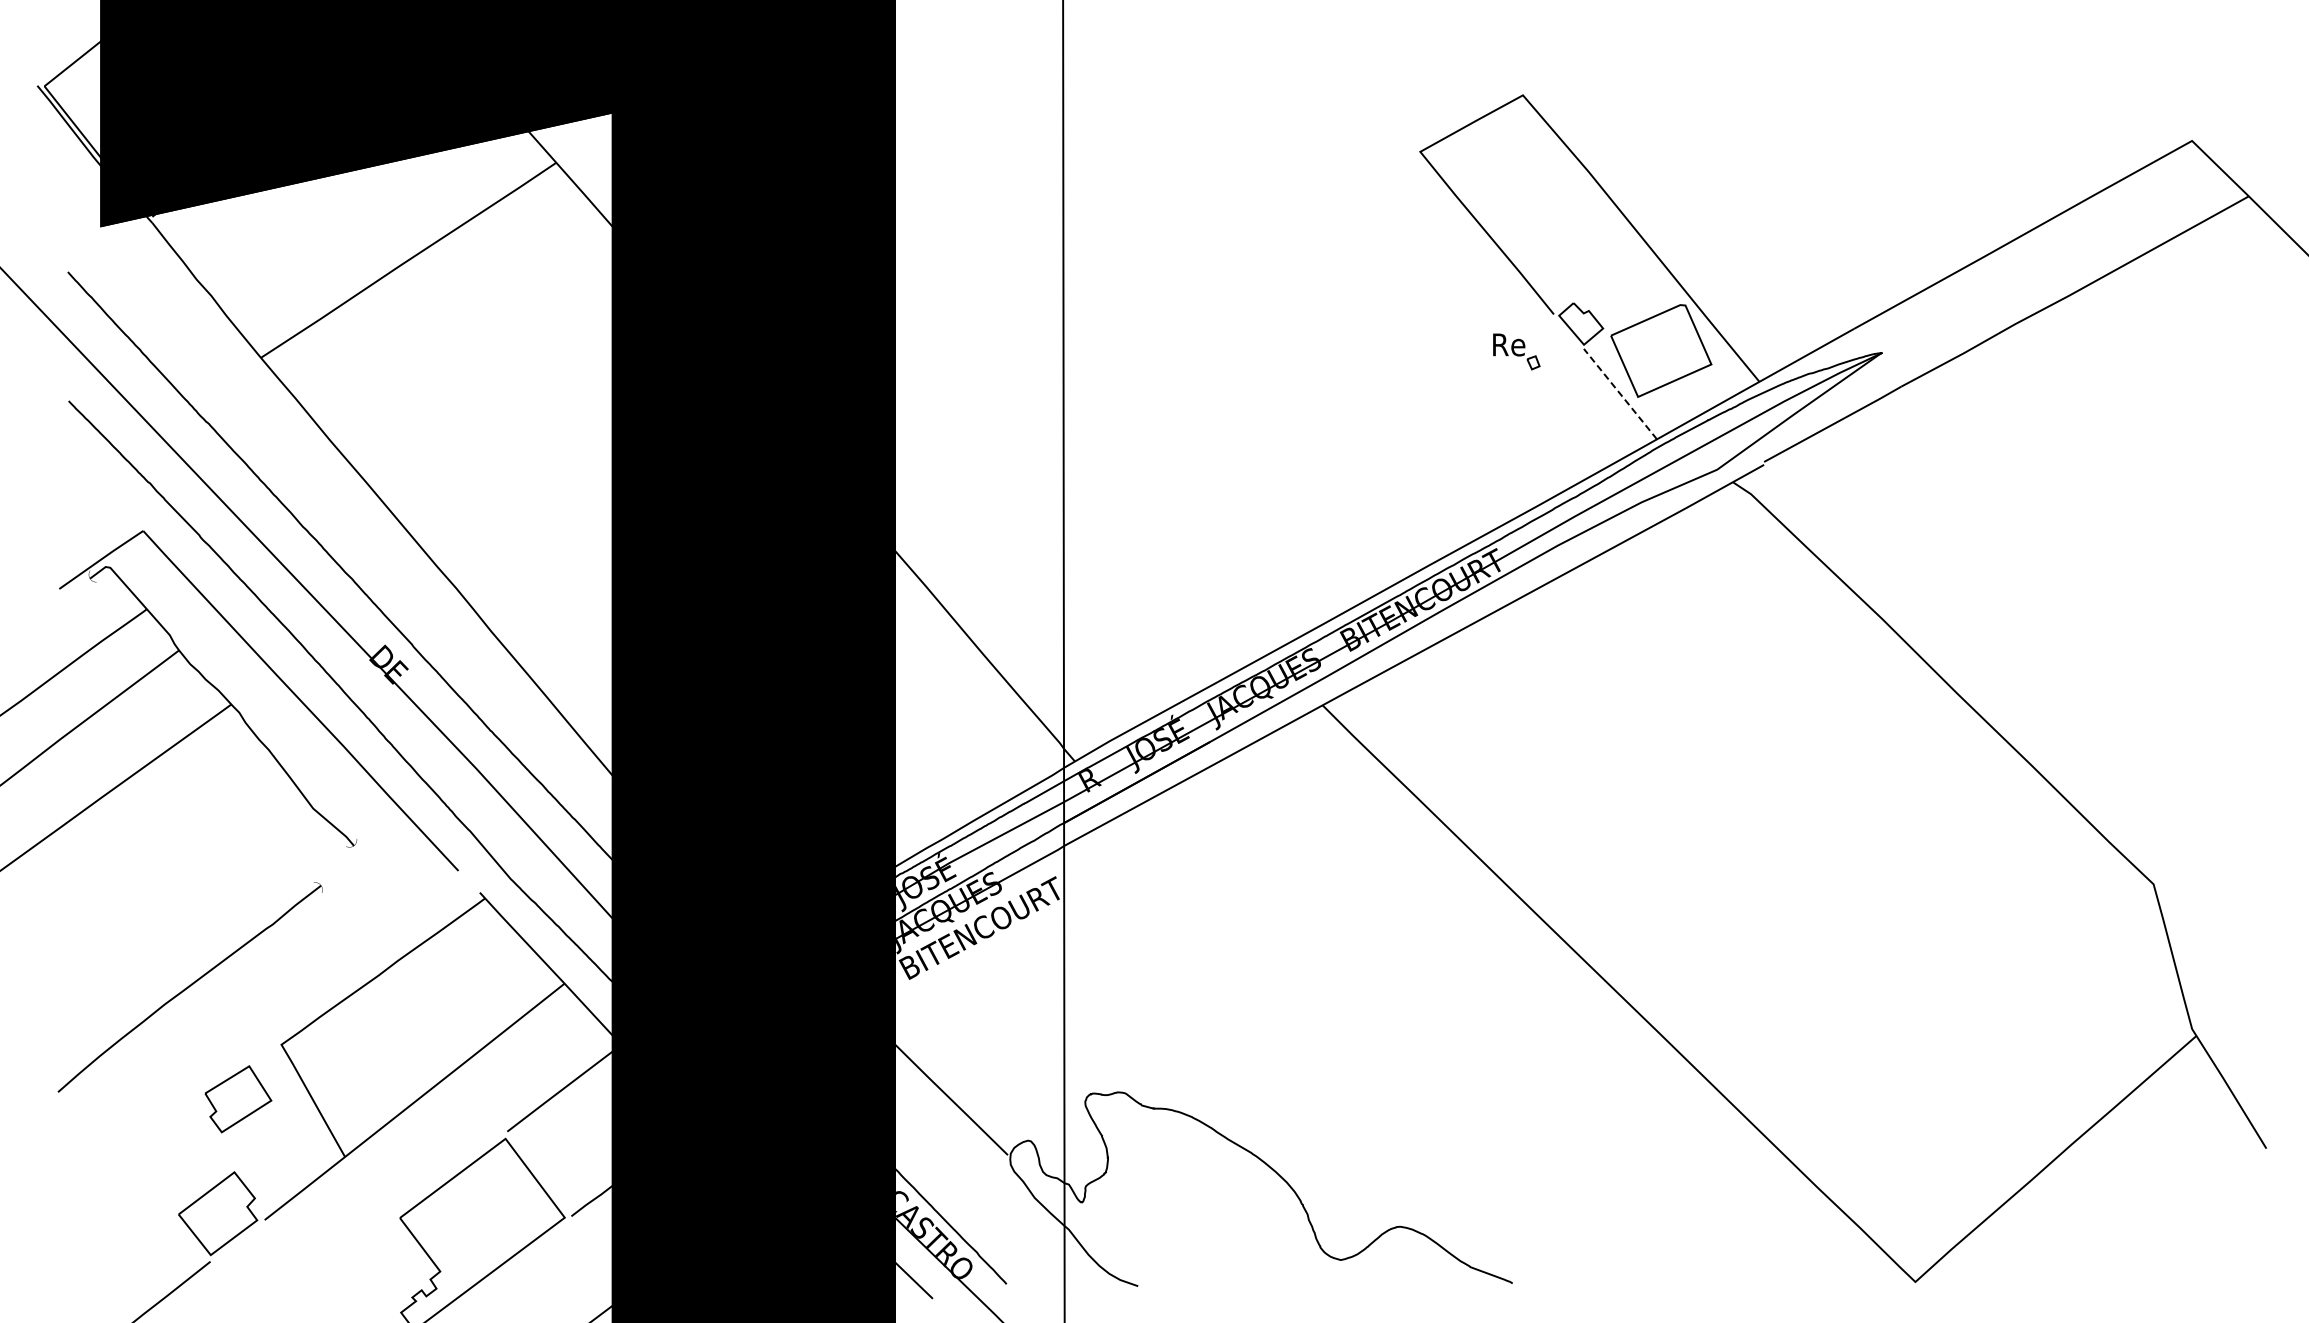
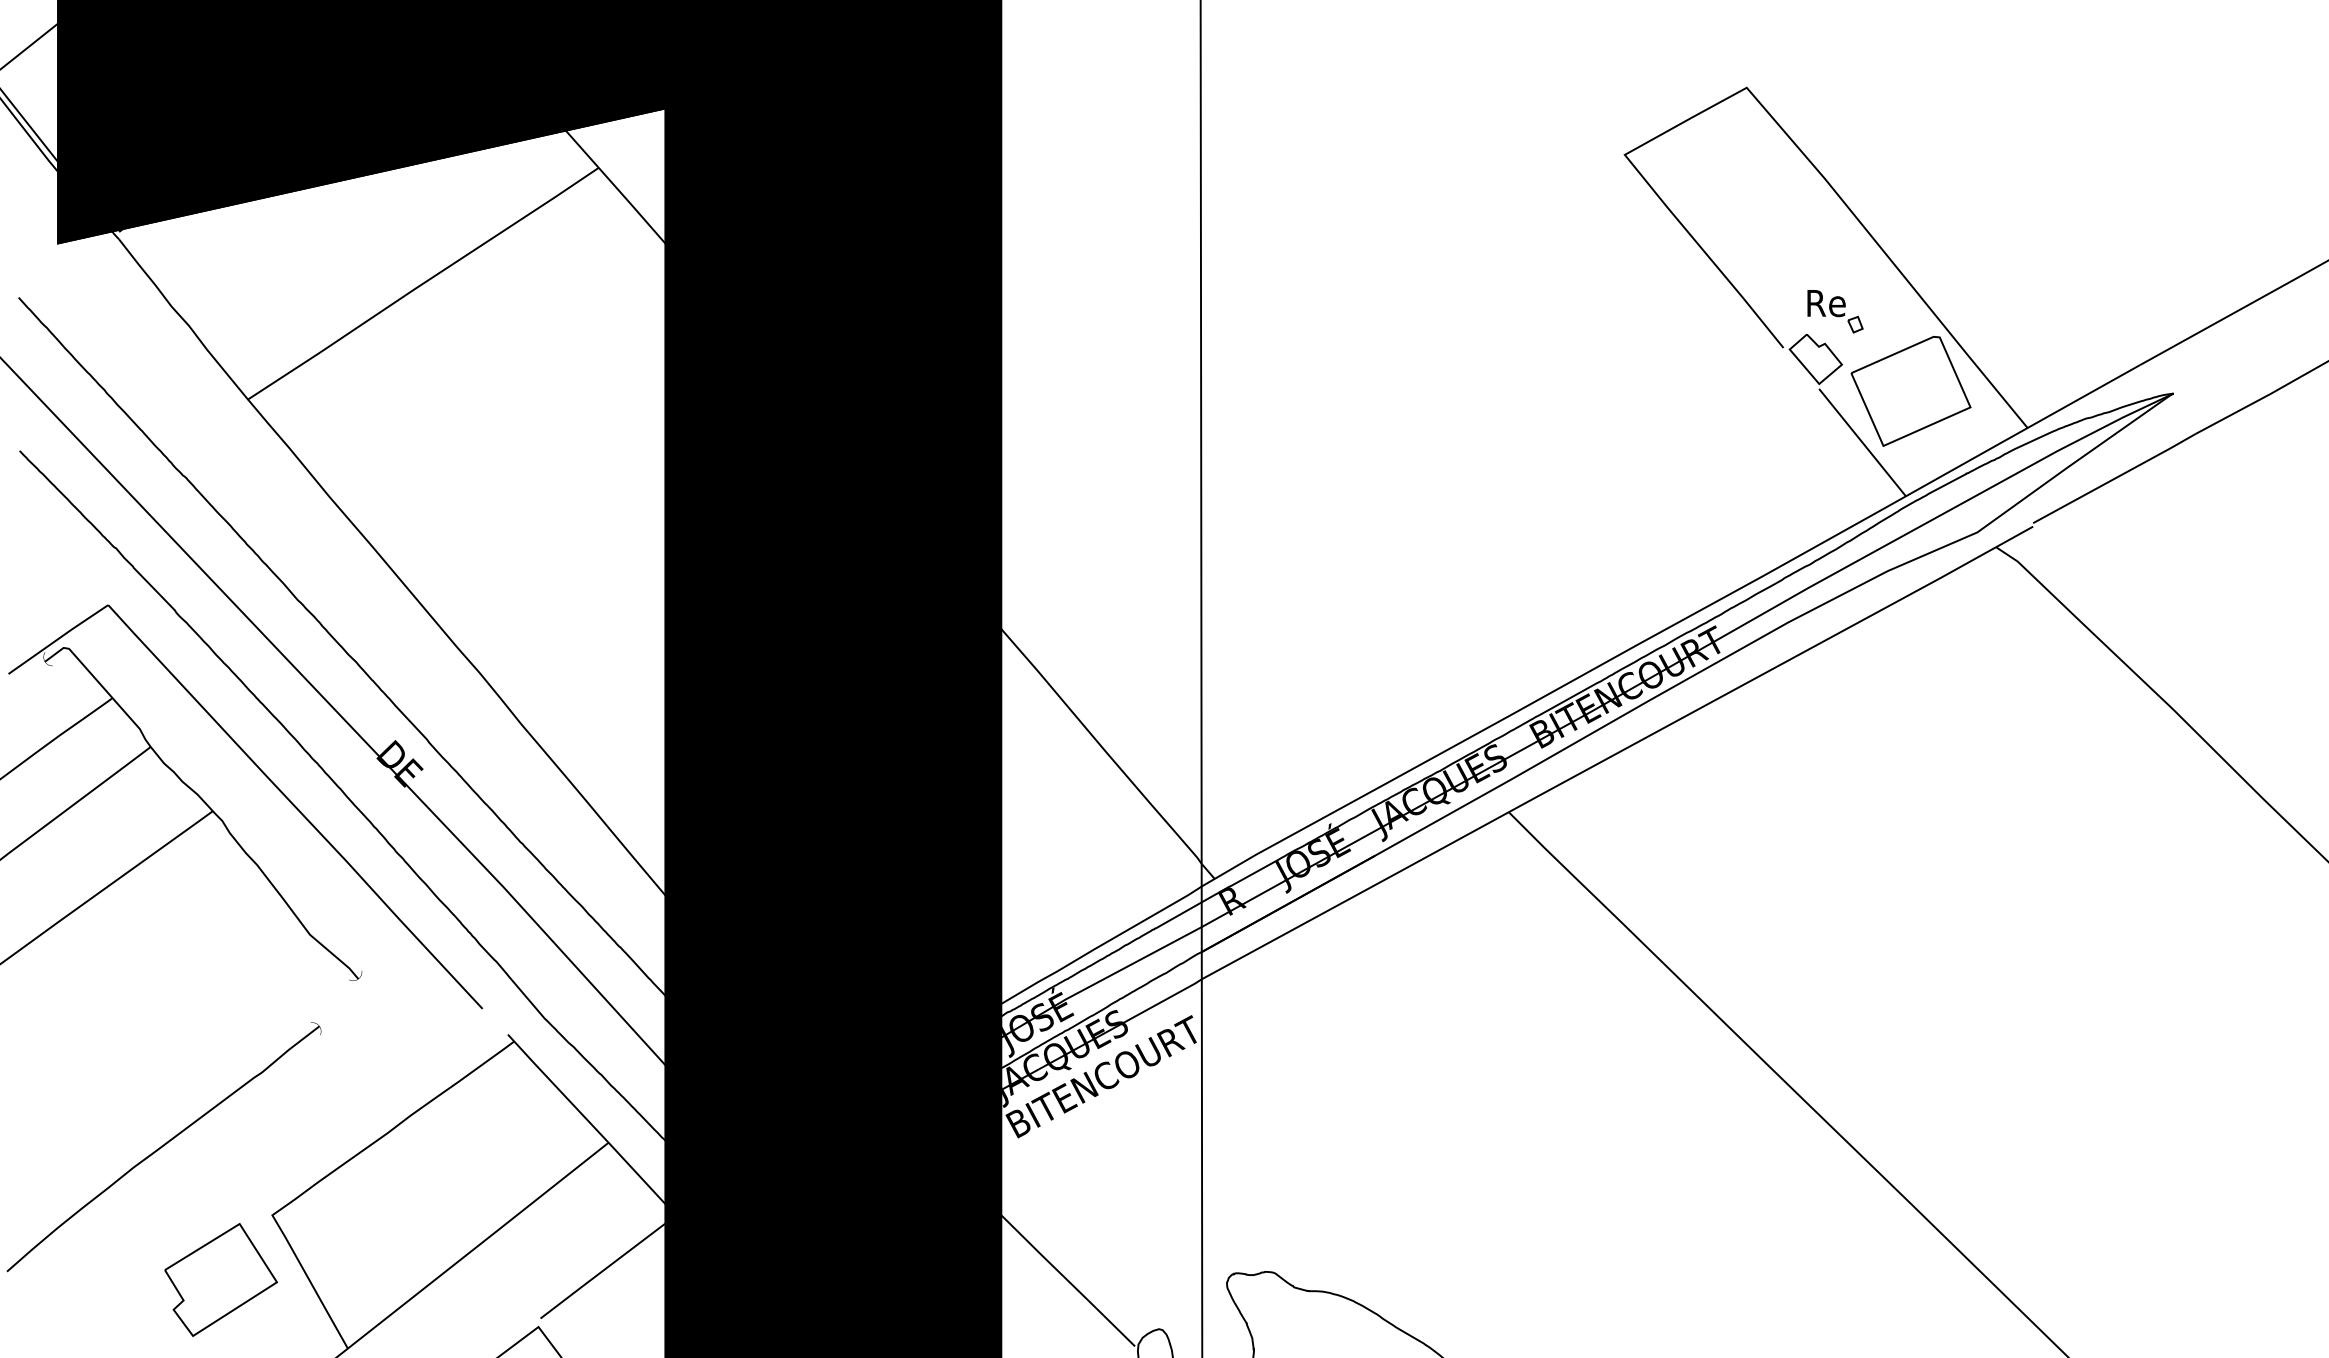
part: (1516, 351) -> (1835, 311), moved
line: (1620, 393) -> (1862, 441), dashed -> solid
part: (238, 1099) -> (221, 1280), size x1.43

